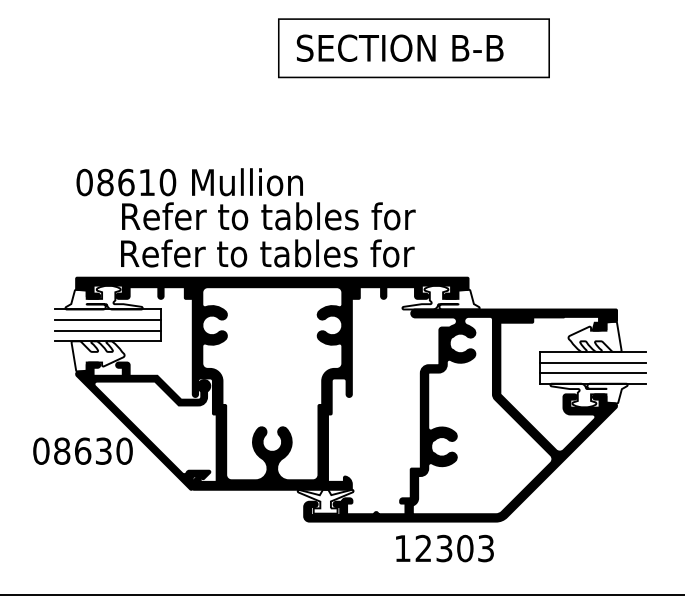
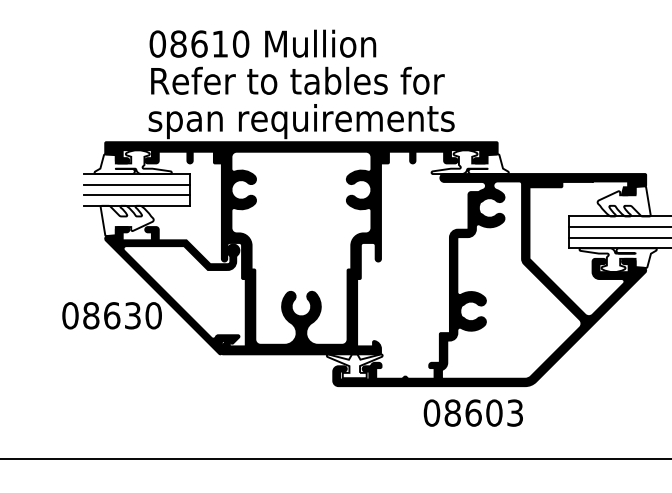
text: (189, 182) -> (262, 44), moved
text: (272, 256) -> (301, 121), Refer to tables for -> span requirements
text: (423, 548) -> (452, 413), 12303 -> 08603

